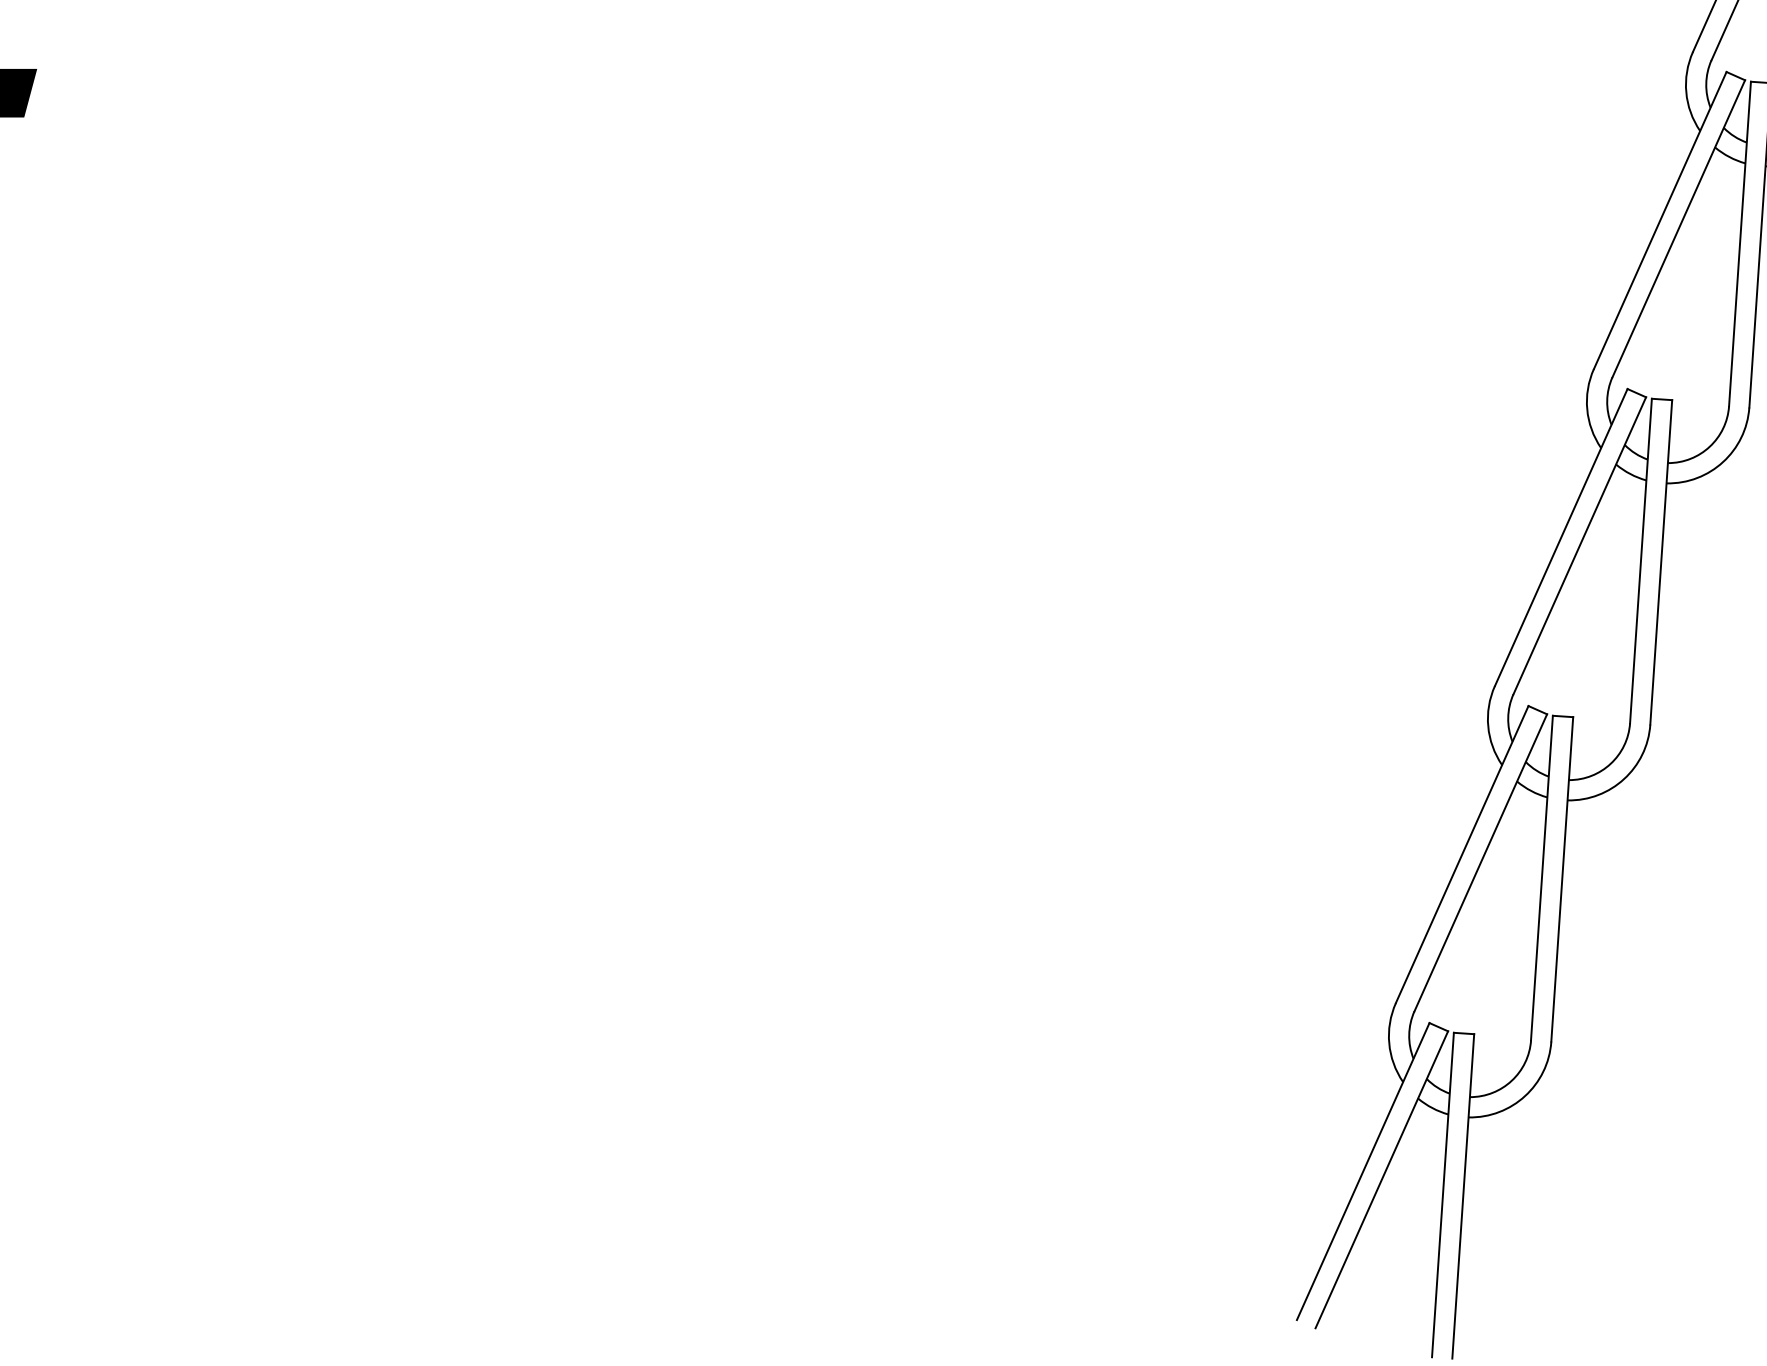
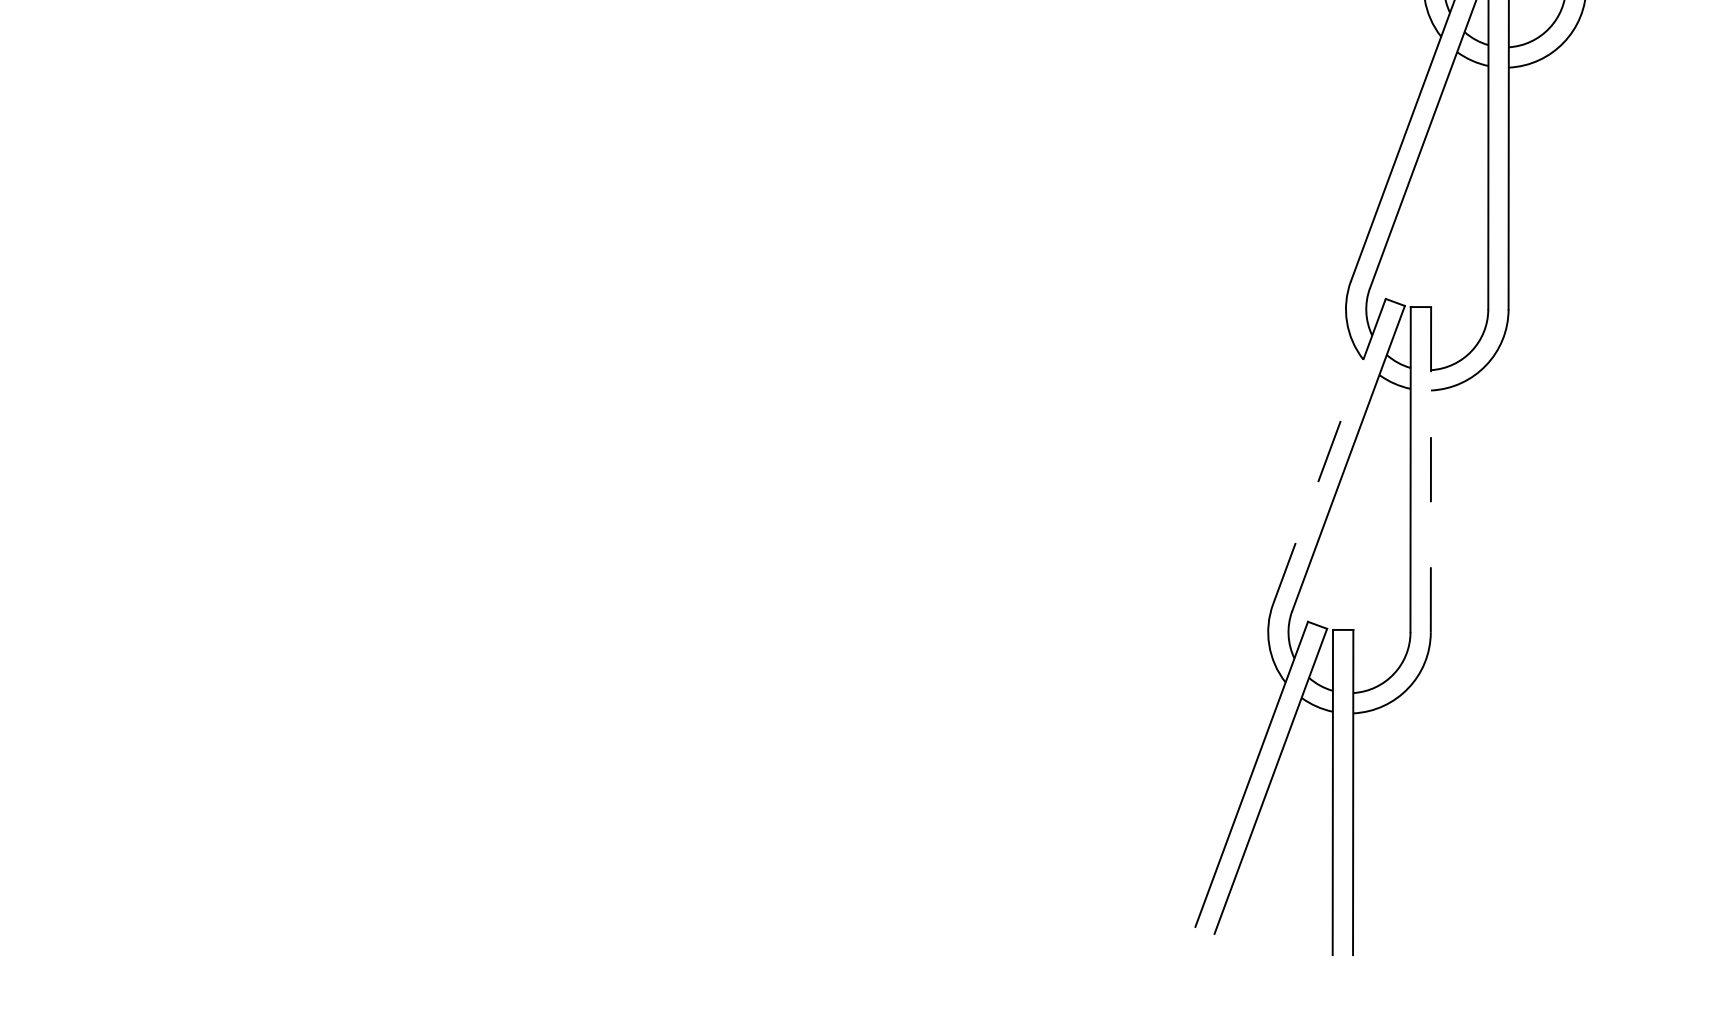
line: (1462, 854) -> (1329, 451), solid -> dashed
line: (1562, 879) -> (1431, 469), solid -> dashed

